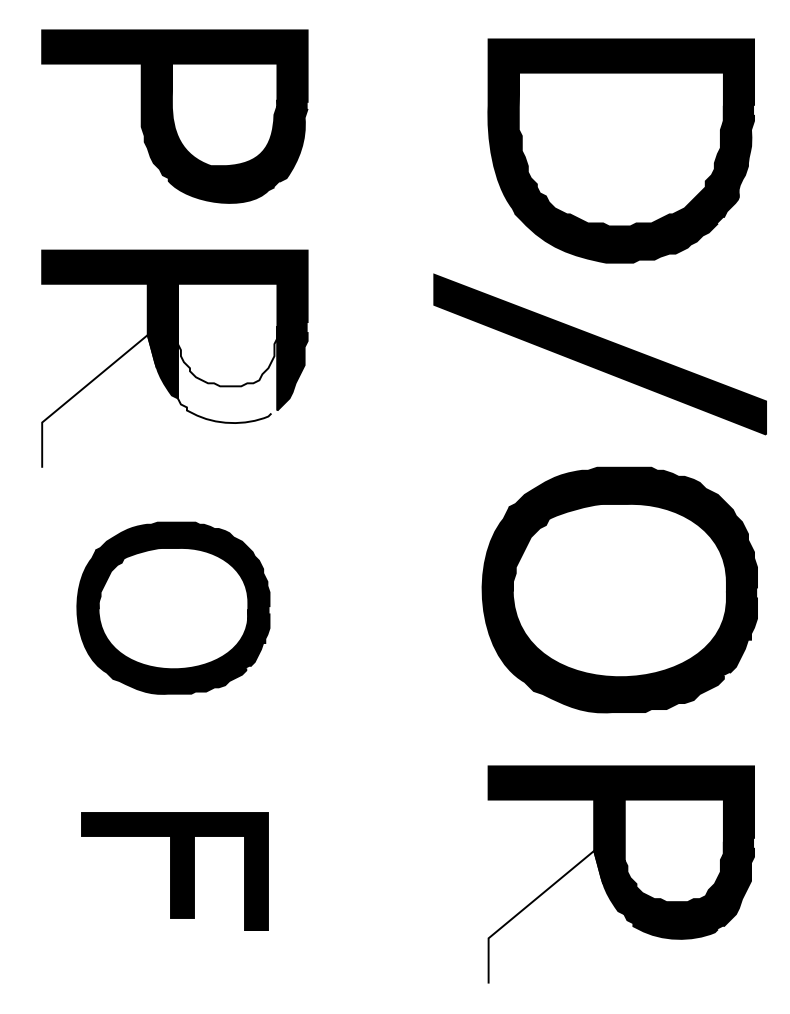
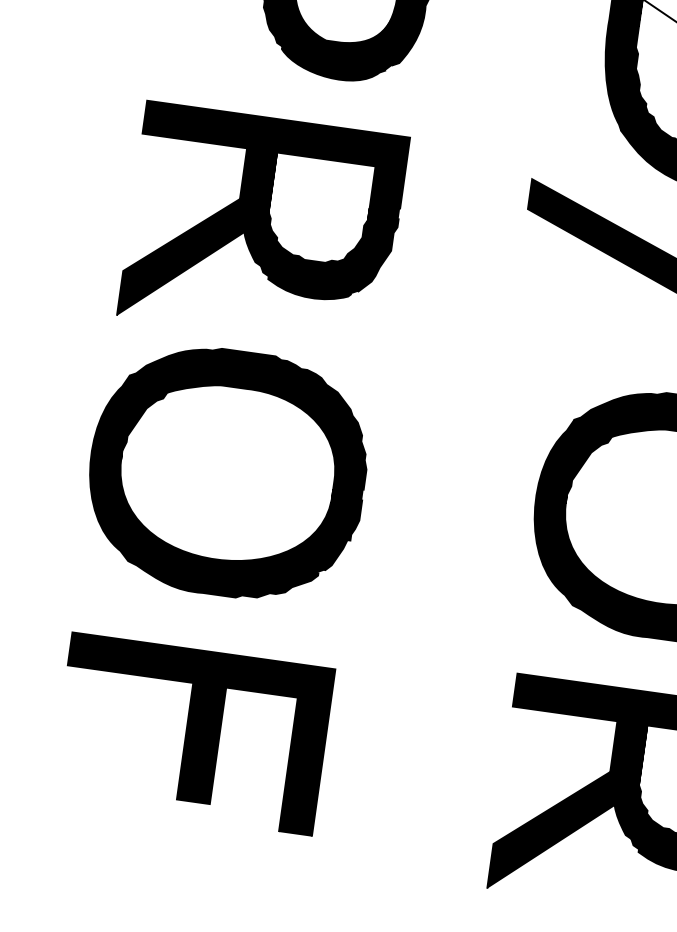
fill: (227, 353) -> (316, 228), added
fill: (99, 401) -> (182, 258), added
part: (173, 608) -> (227, 473), size x1.43
part: (174, 871) -> (191, 734), size x1.43
fill: (545, 916) -> (552, 830), added

